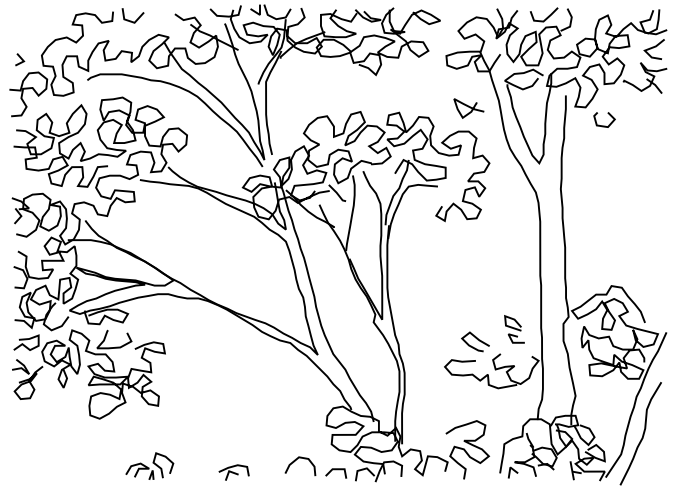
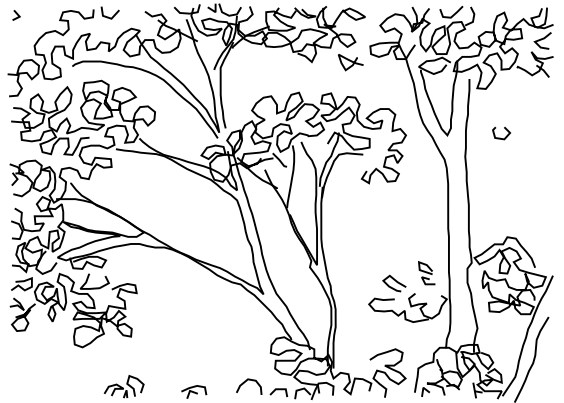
line: (20, 58) -> (16, 14), moved
curve: (468, 107) -> (350, 61), moved
curve: (604, 125) -> (501, 138), moved

